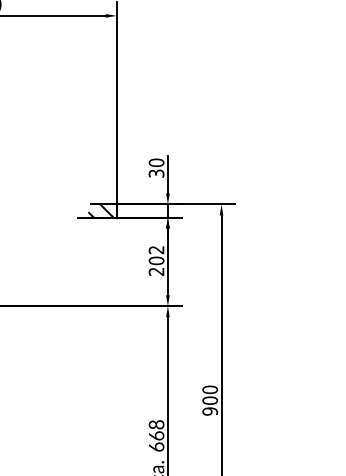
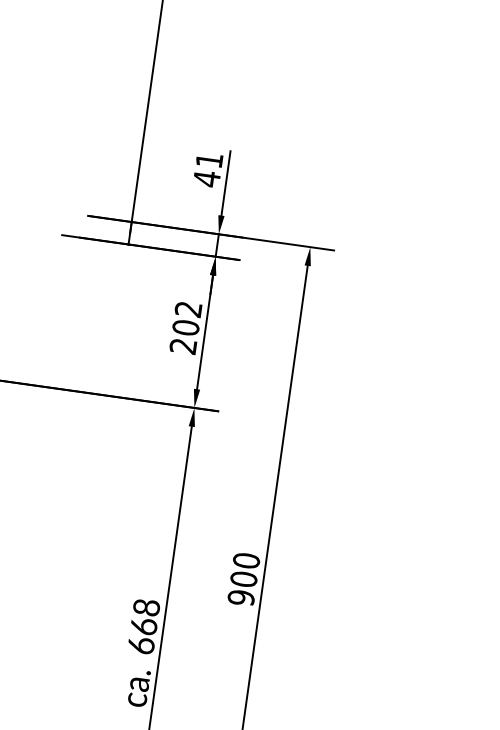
text: (156, 168) -> (207, 170), 30 -> 41
hatch: (100, 210) -> (102, 228), removed

